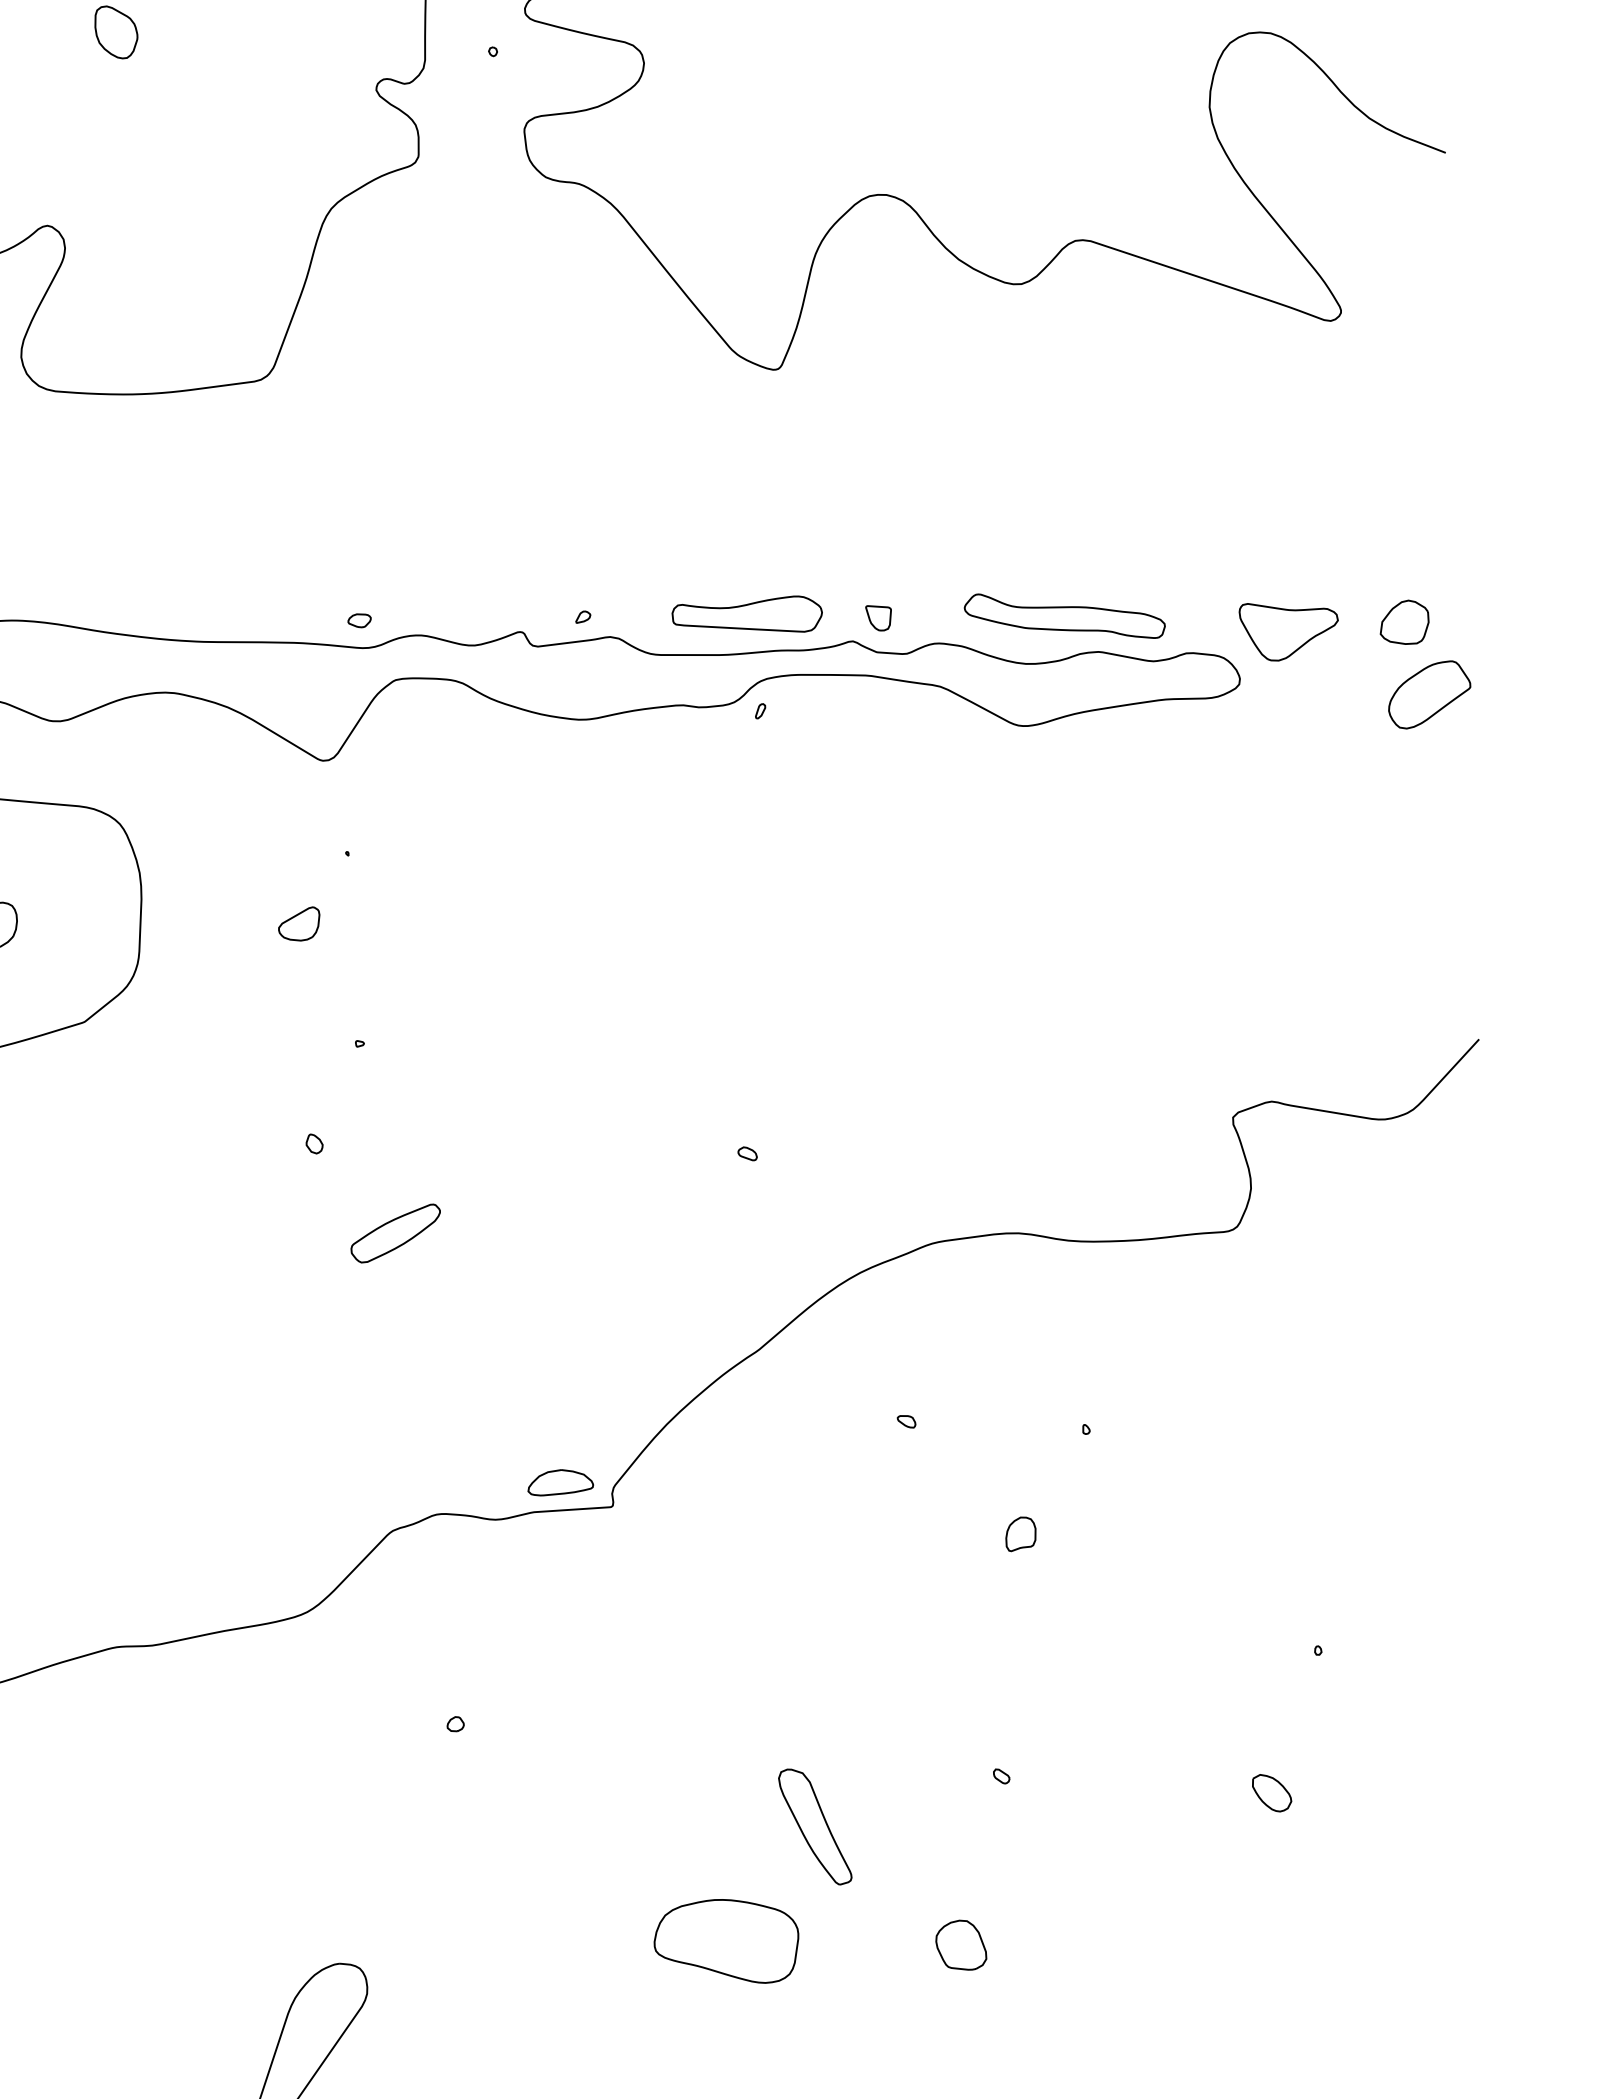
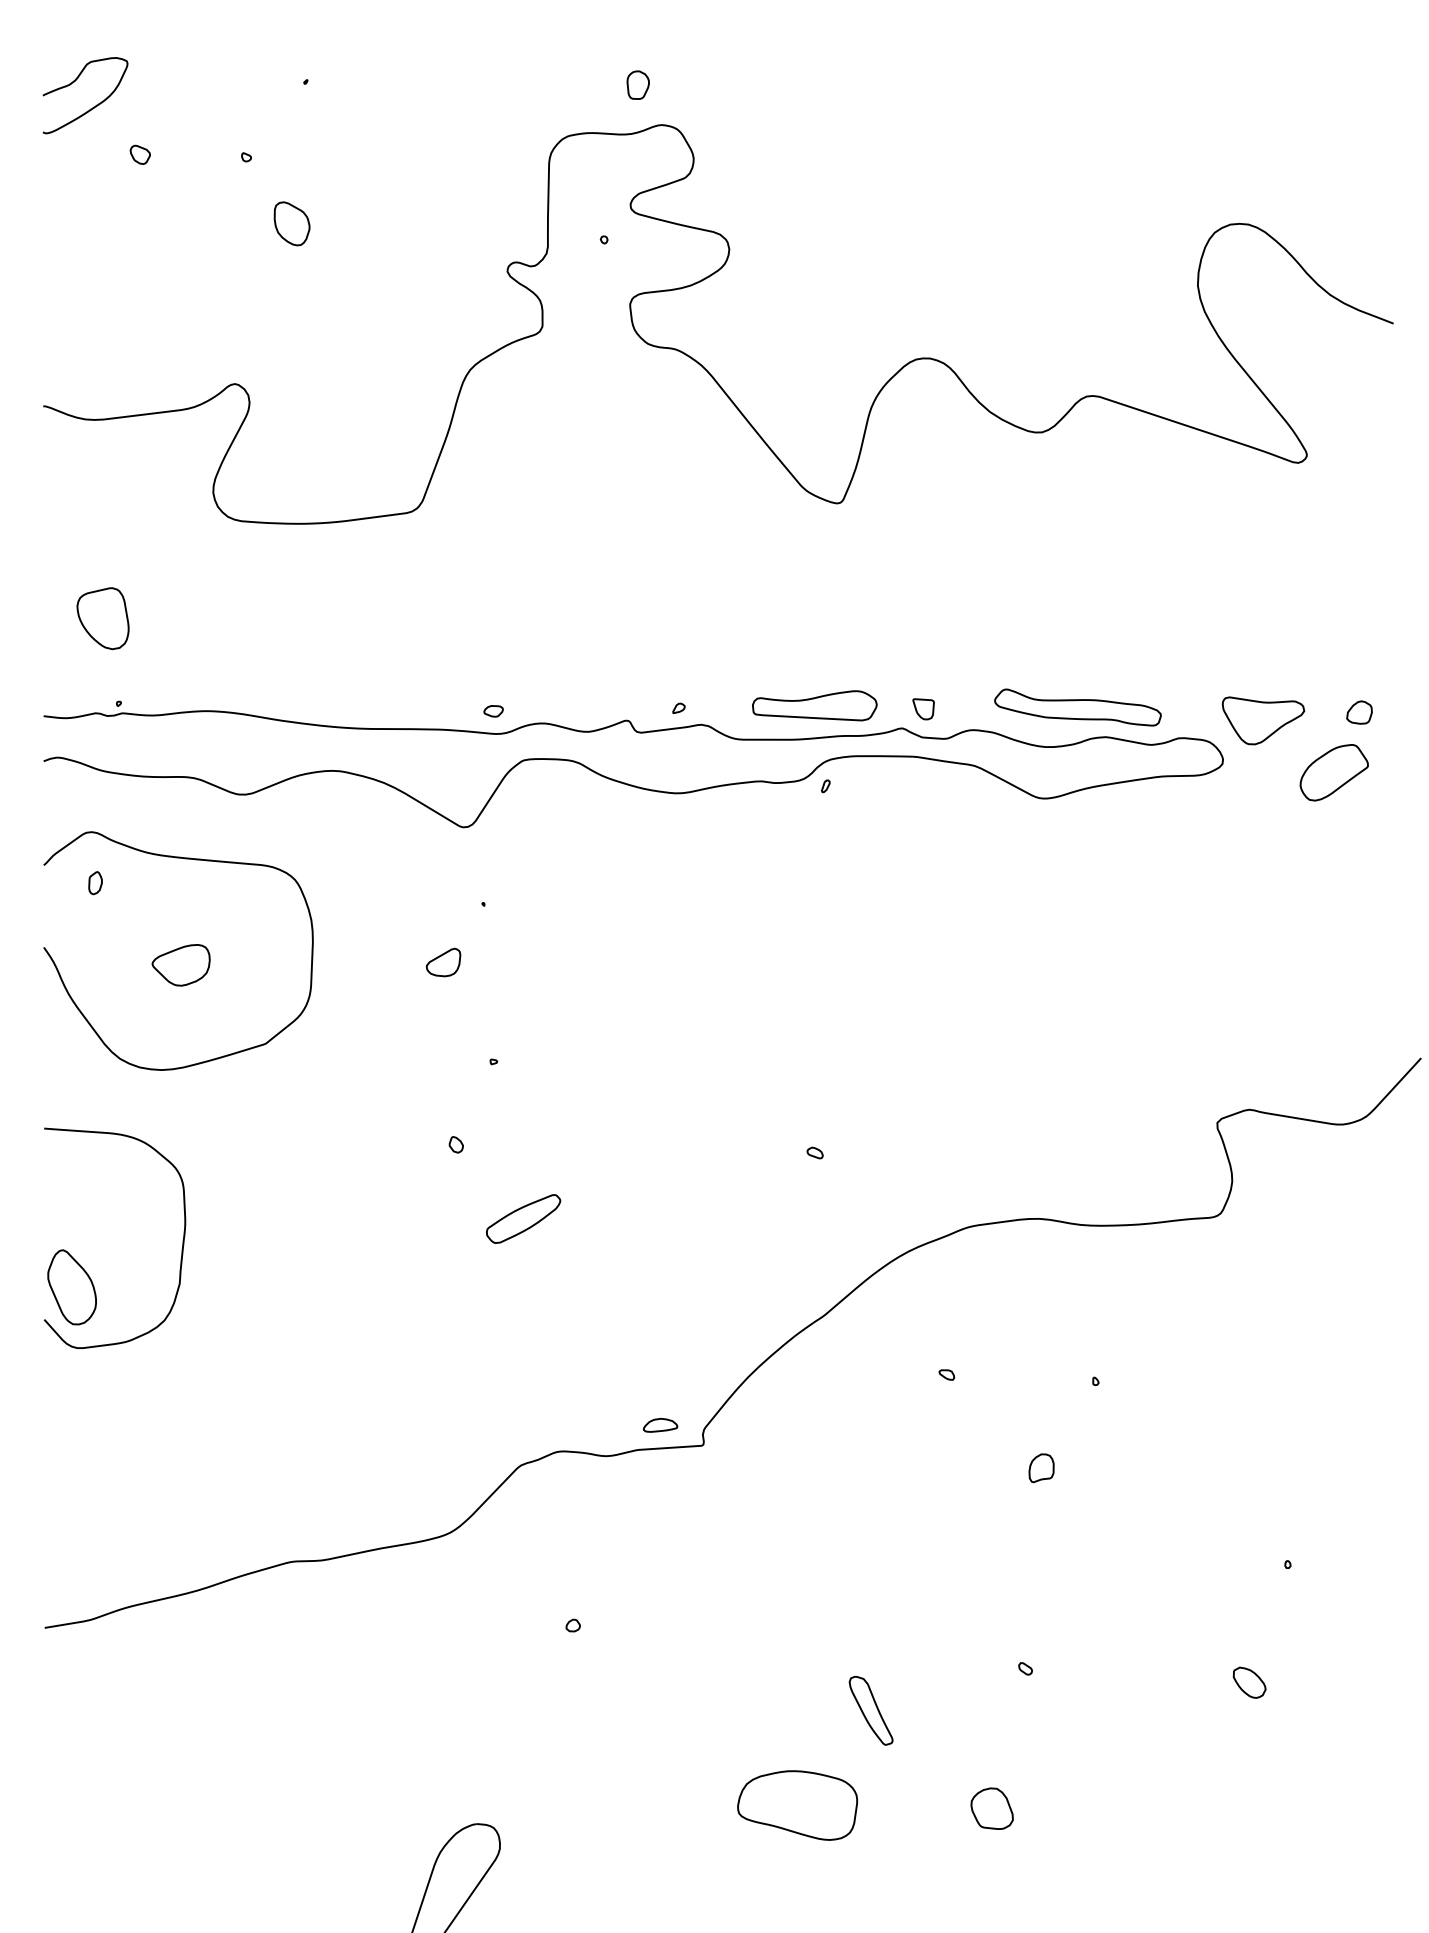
part: (1404, 622) -> (1359, 712), size x0.62
part: (1428, 694) -> (1333, 772), moved
part: (561, 1481) -> (660, 1424), size x0.62
part: (814, 1826) -> (870, 1710), size x0.71

